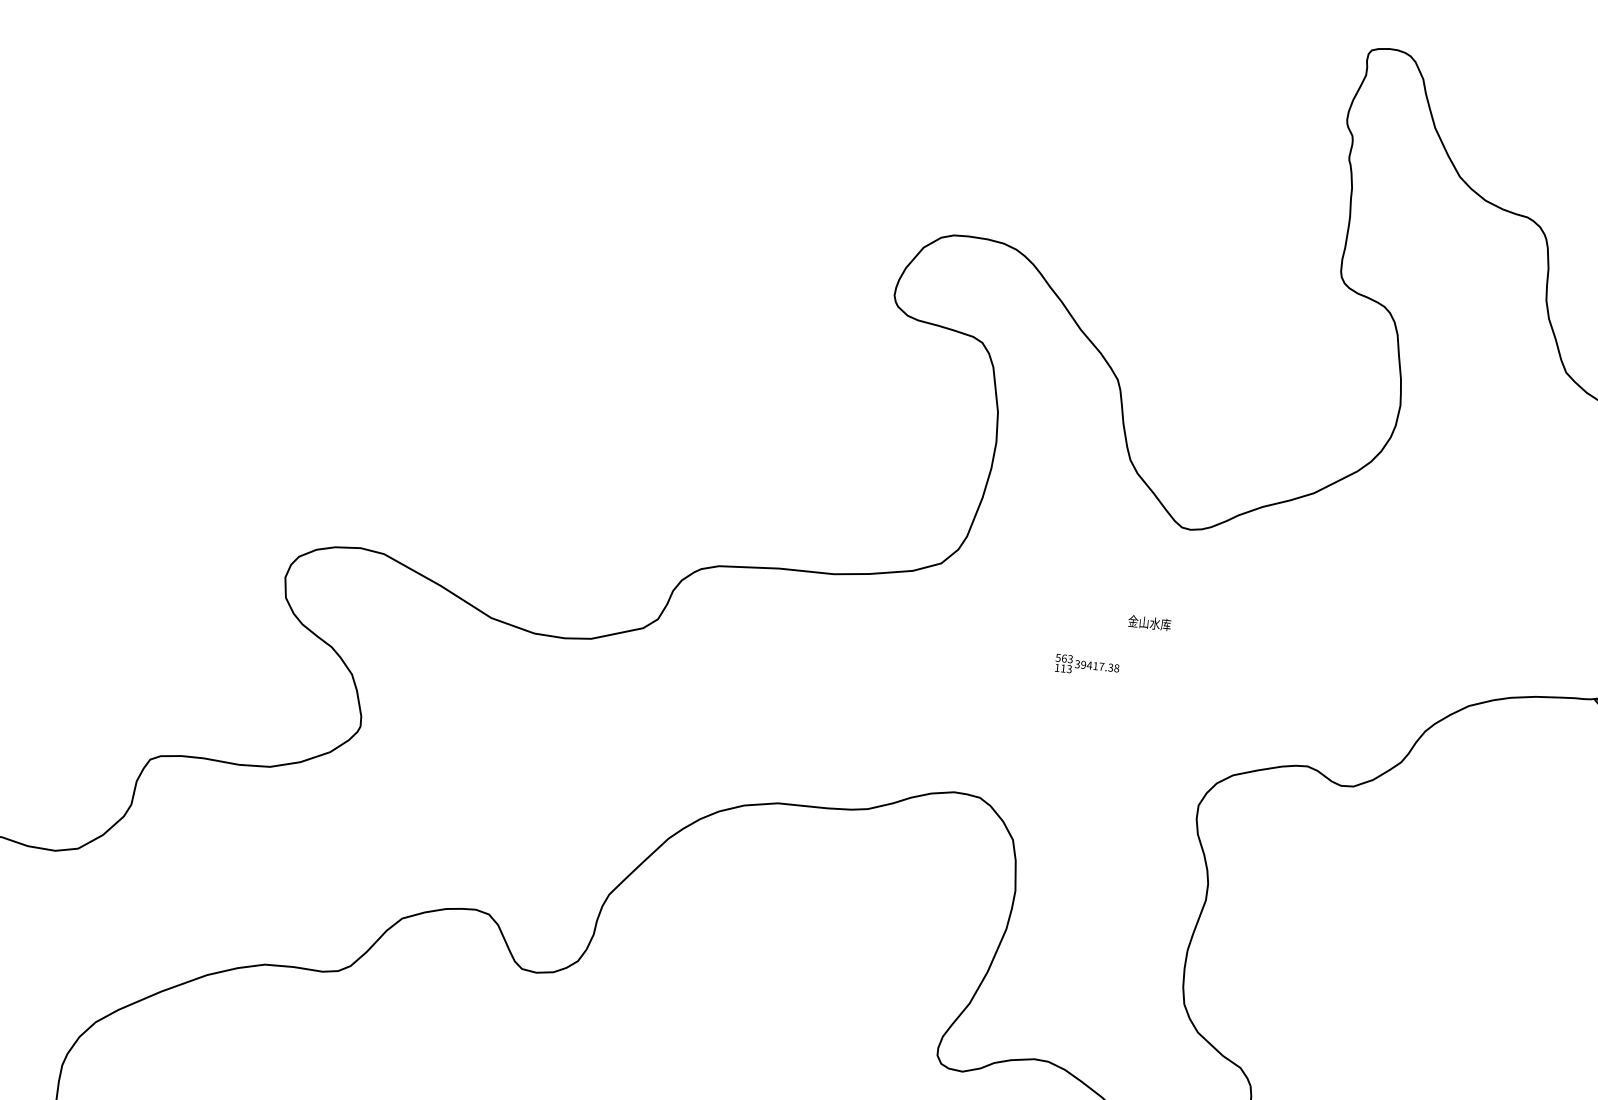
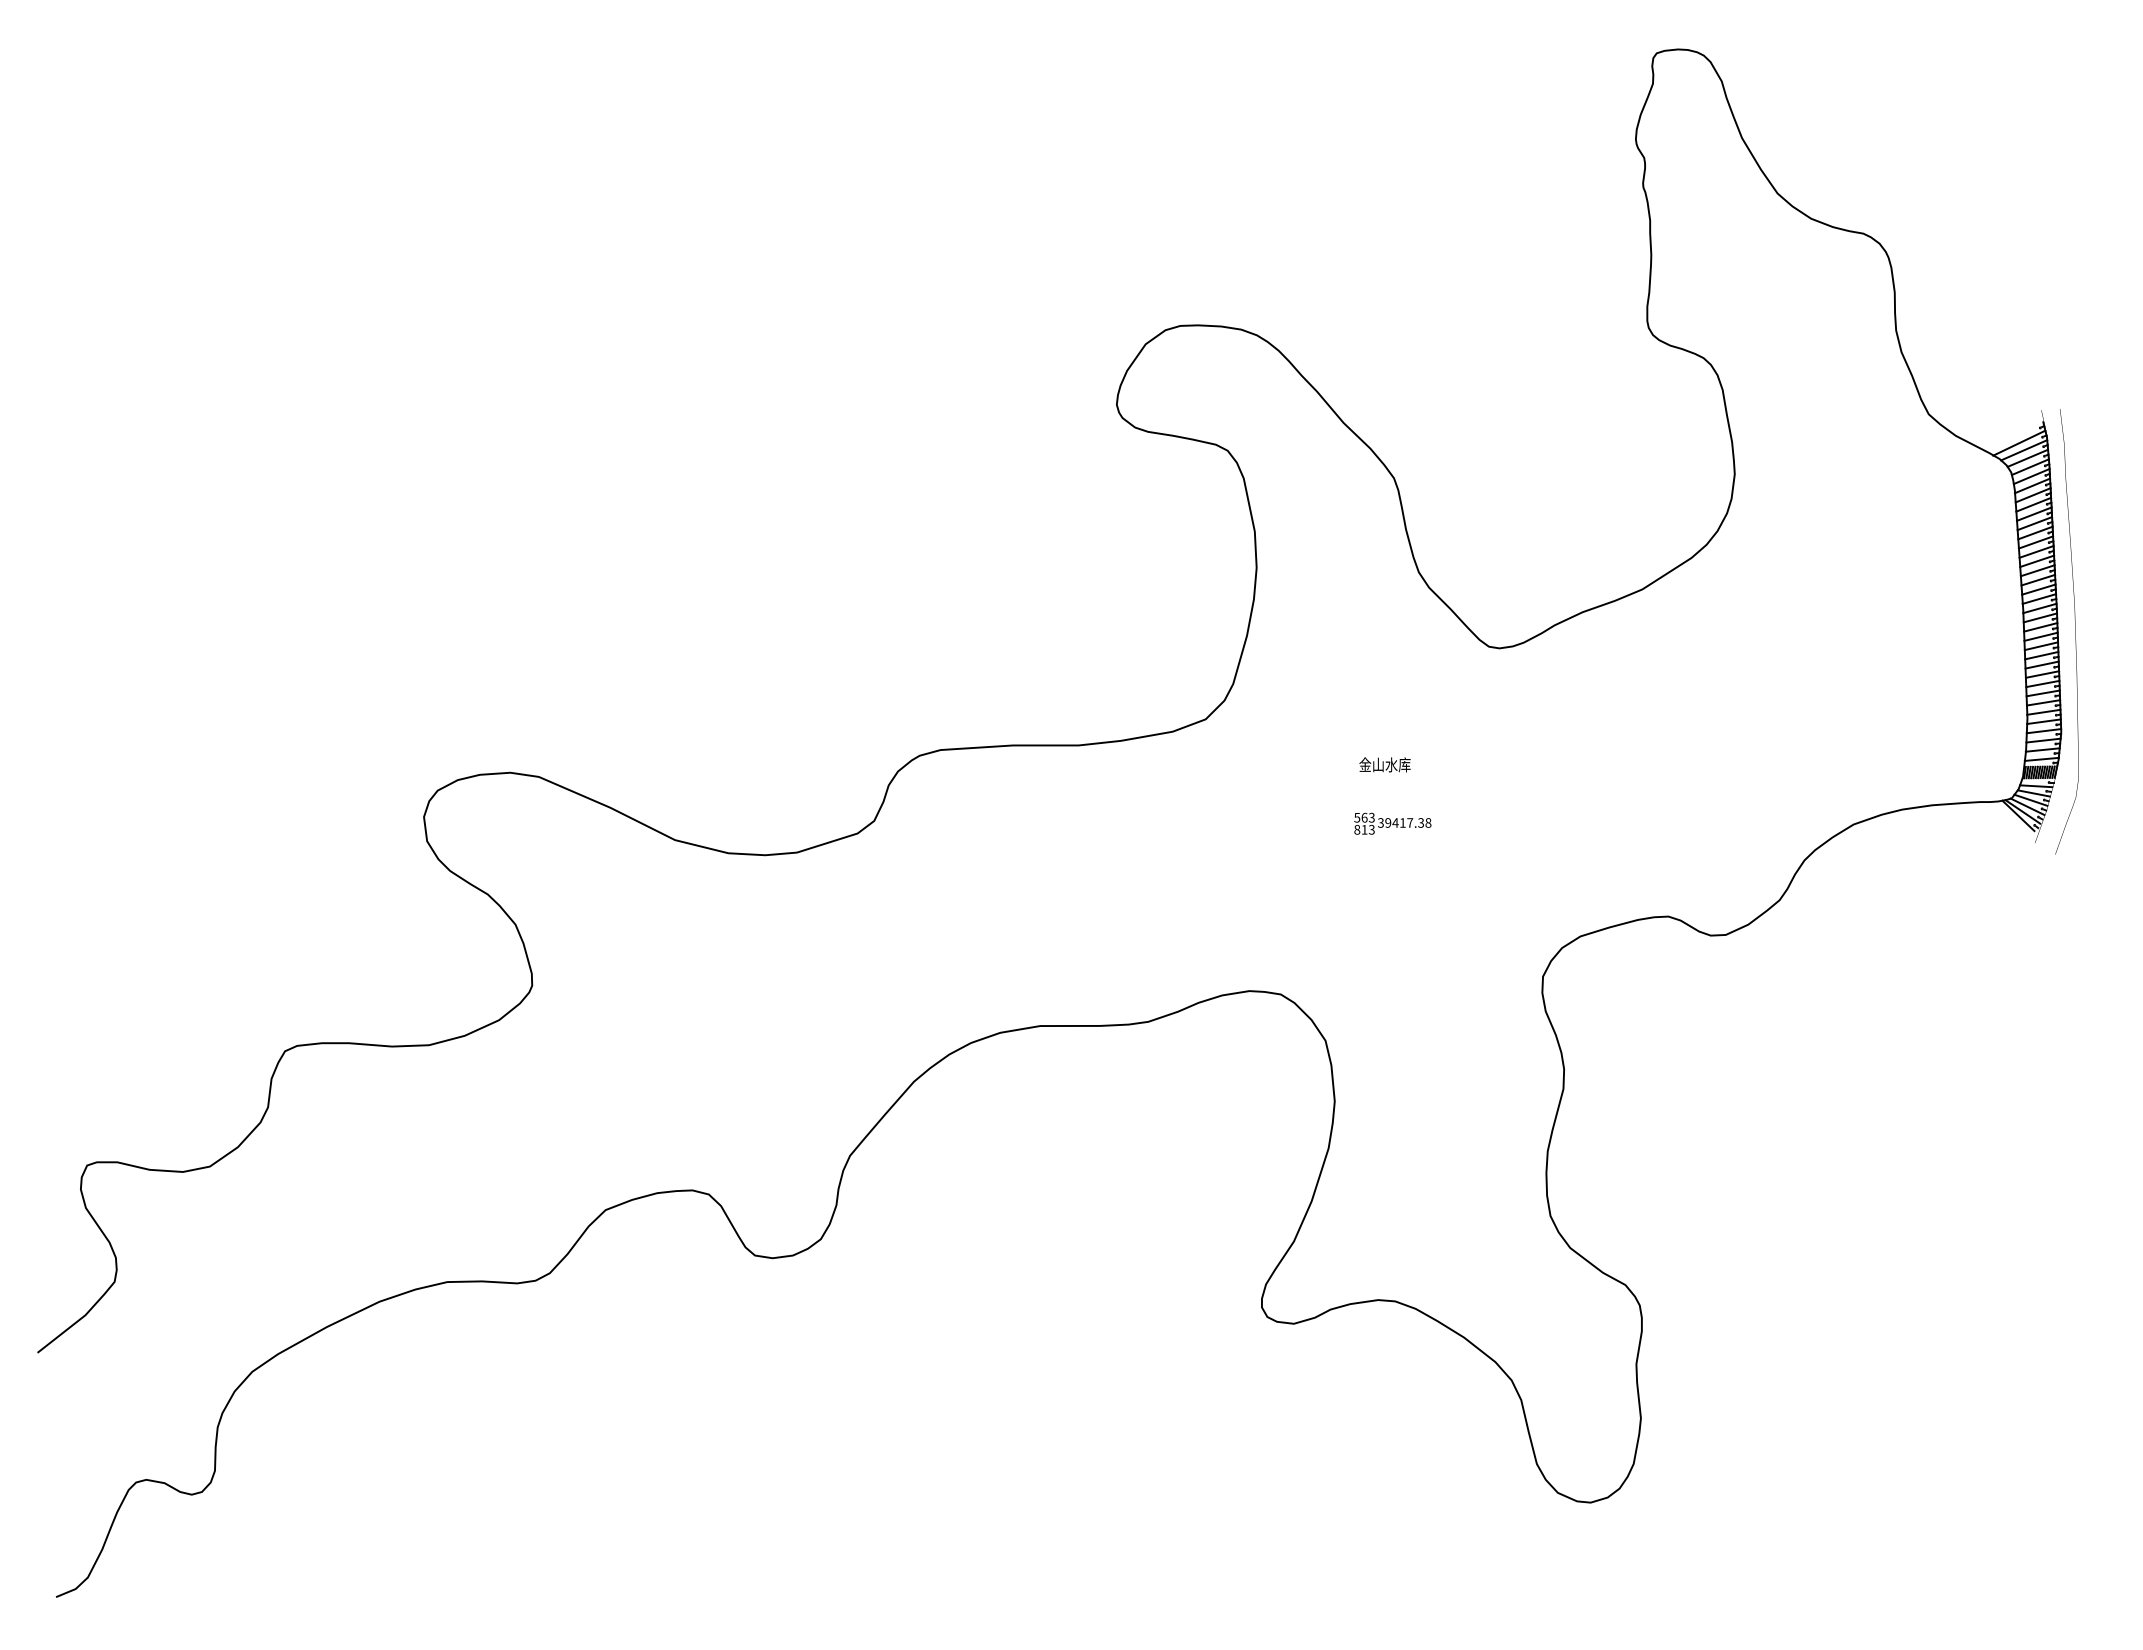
text: (1149, 622) -> (1384, 764), moved
text: (1057, 667) -> (1357, 829), 113 -> 813

